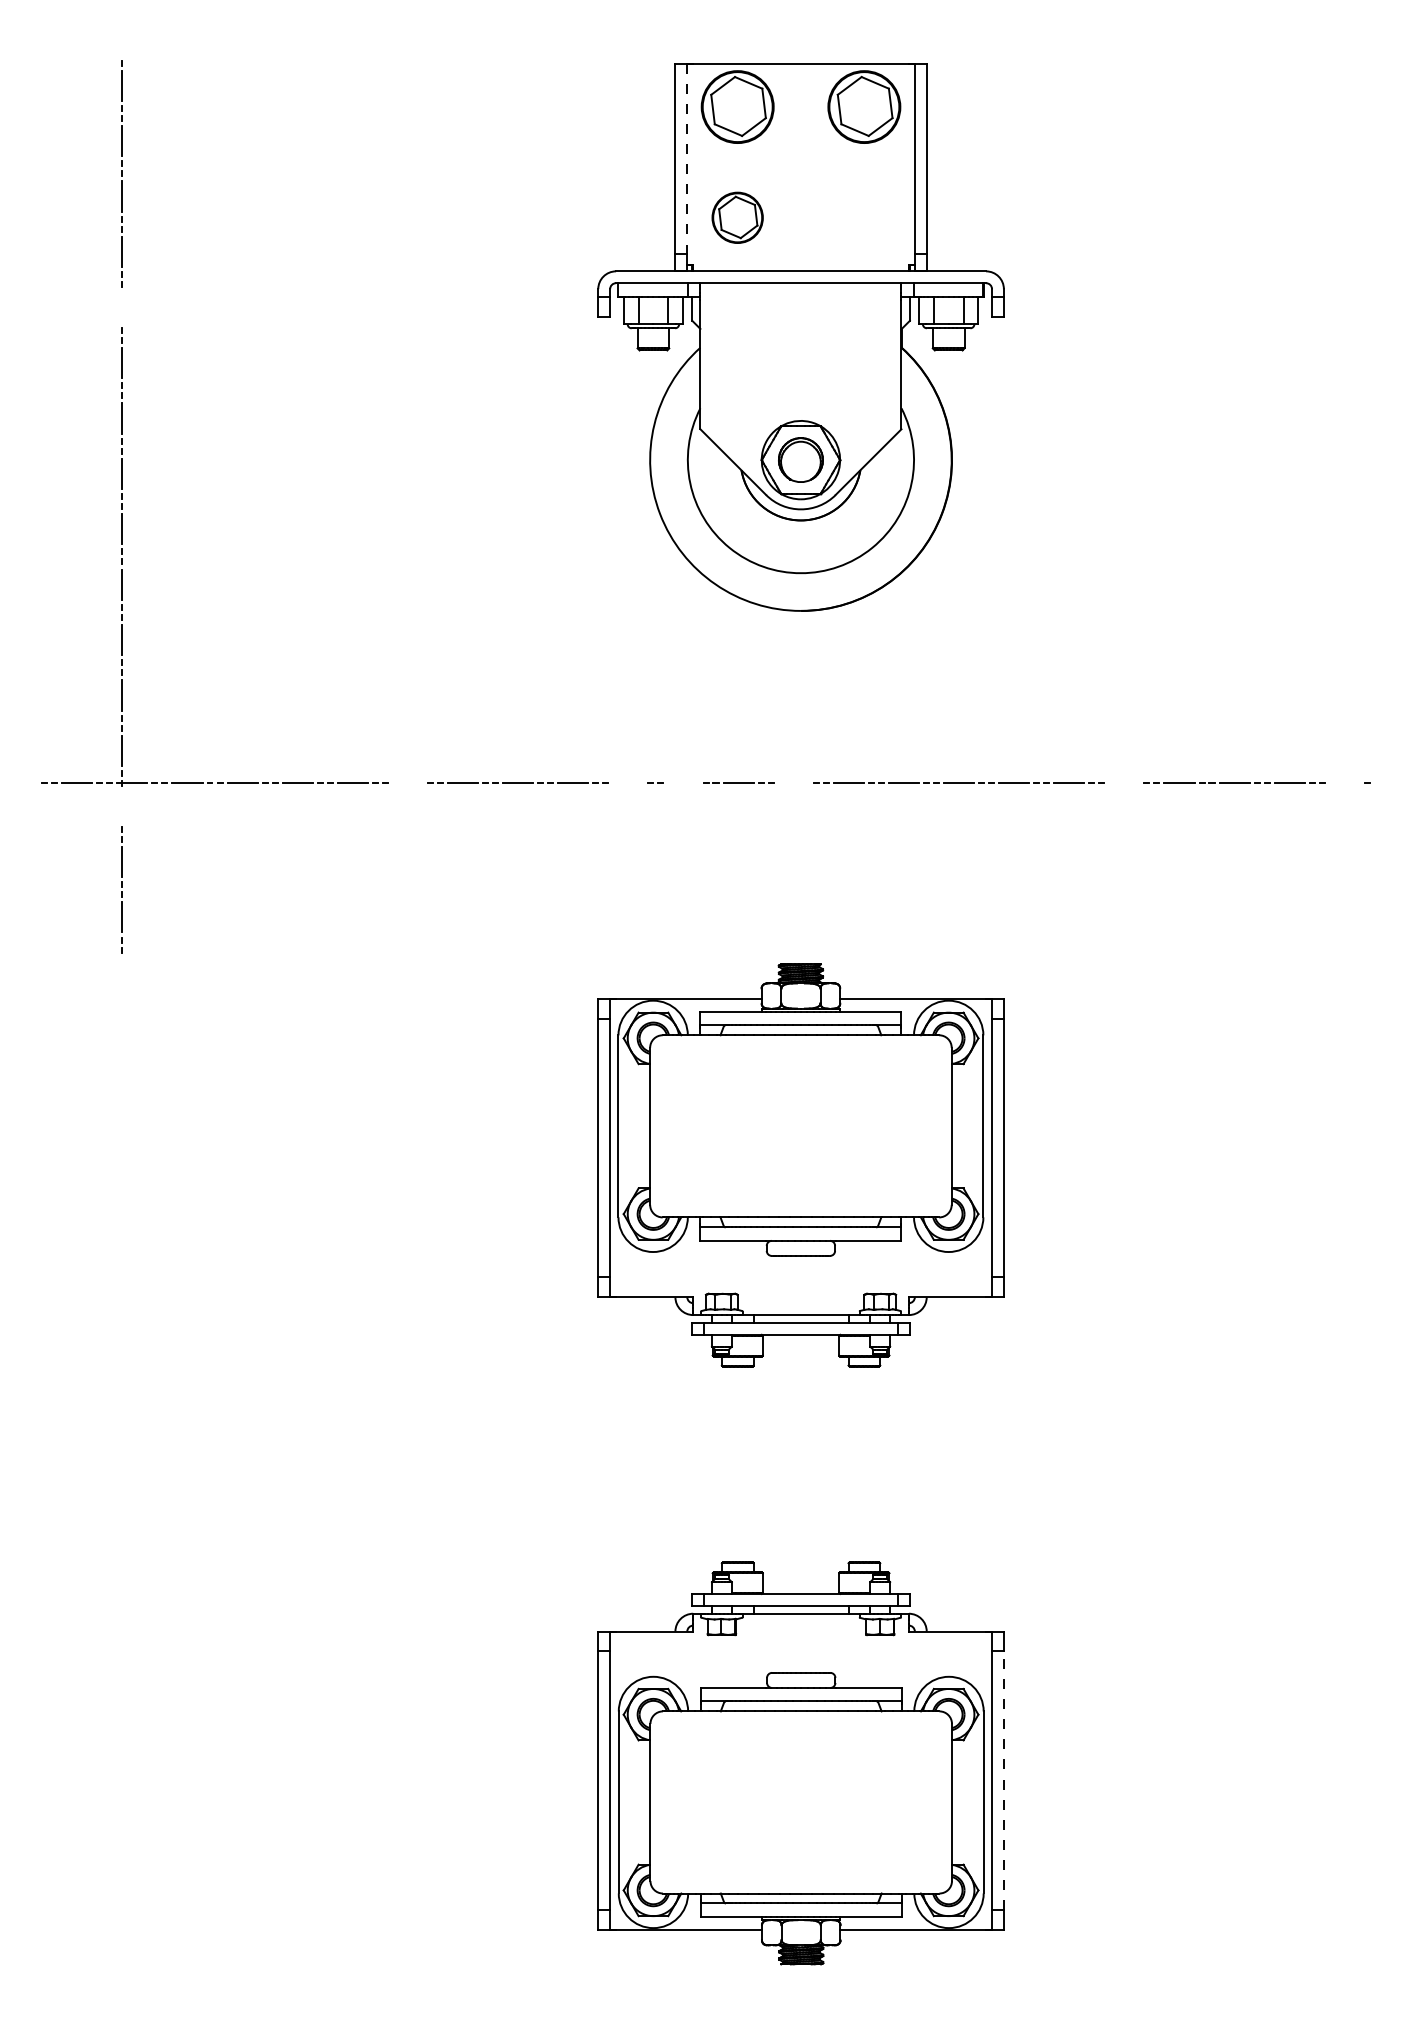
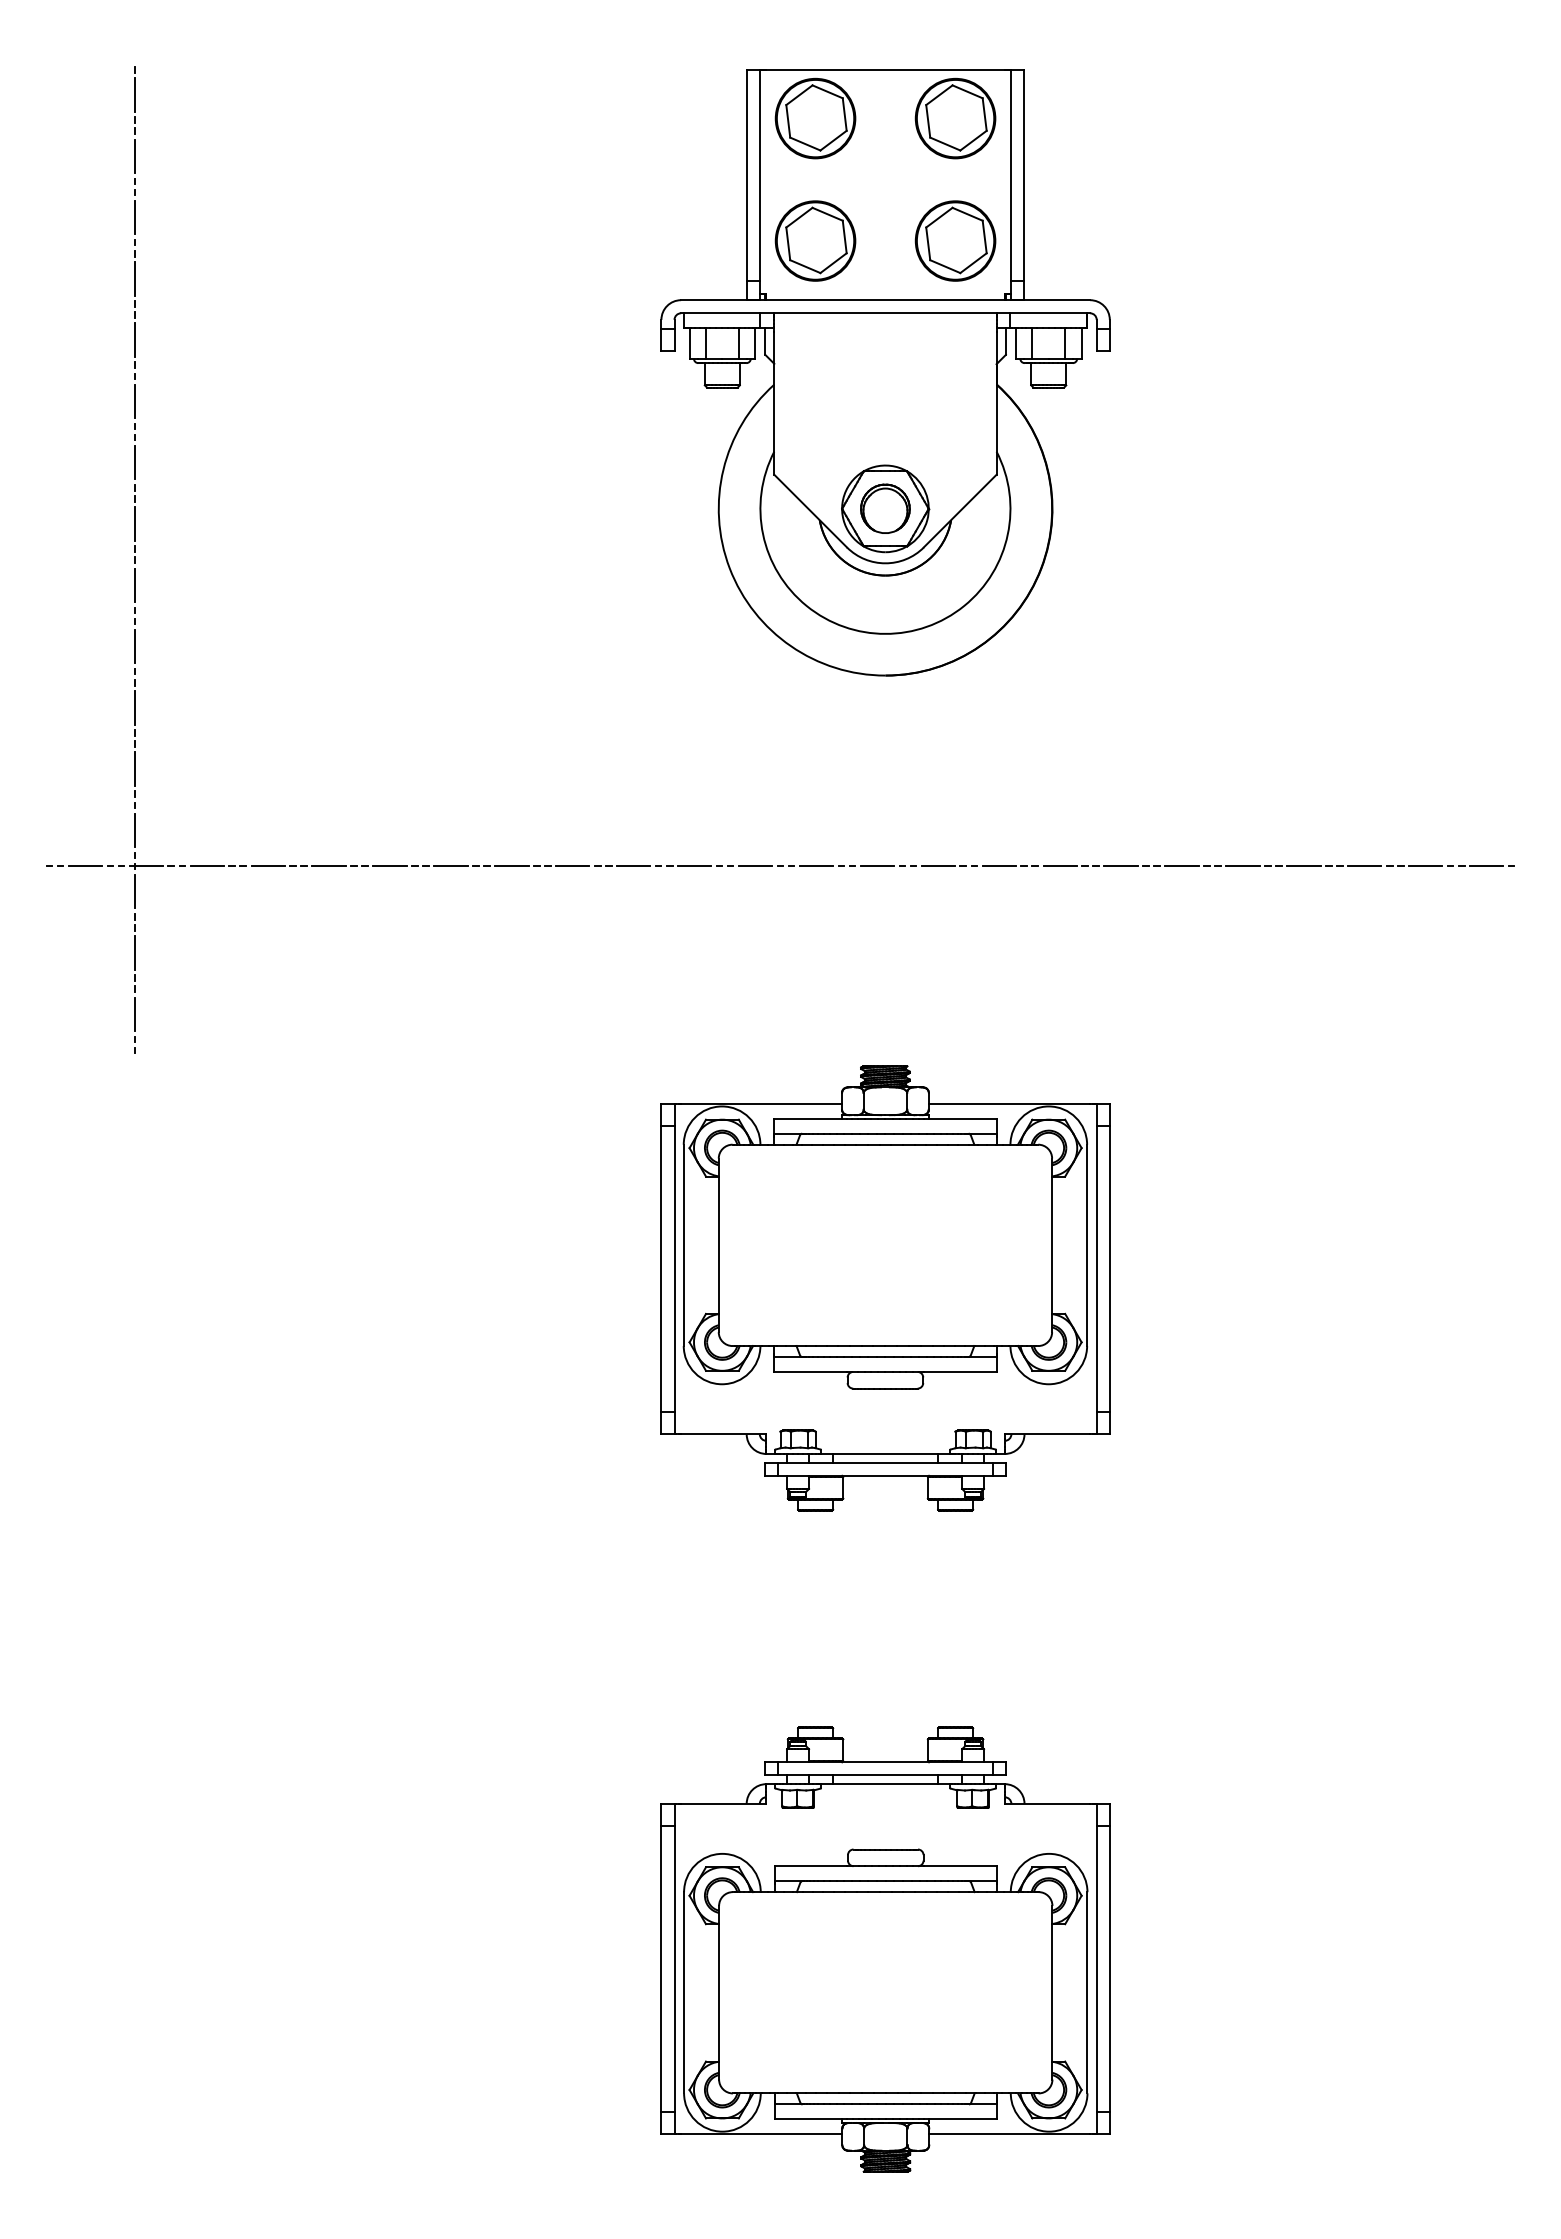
line: (687, 159) -> (759, 176), dashed -> solid
part: (737, 217) -> (815, 240), size x1.43
part: (864, 217) -> (955, 240), added
line: (121, 306) -> (134, 339), added
line: (407, 782) -> (450, 865), added
line: (628, 782) -> (694, 865), added
line: (683, 782) -> (755, 865), added
line: (793, 782) -> (877, 865), added
line: (1123, 782) -> (1242, 865), added
line: (1344, 782) -> (1486, 865), added
line: (121, 806) -> (134, 891), added
line: (1003, 1780) -> (1109, 1968), dashed -> solid

